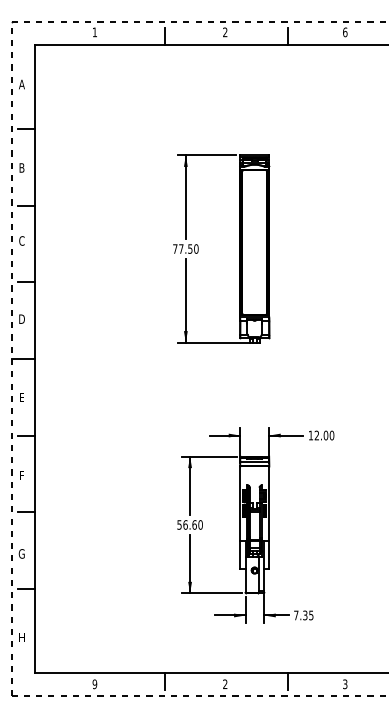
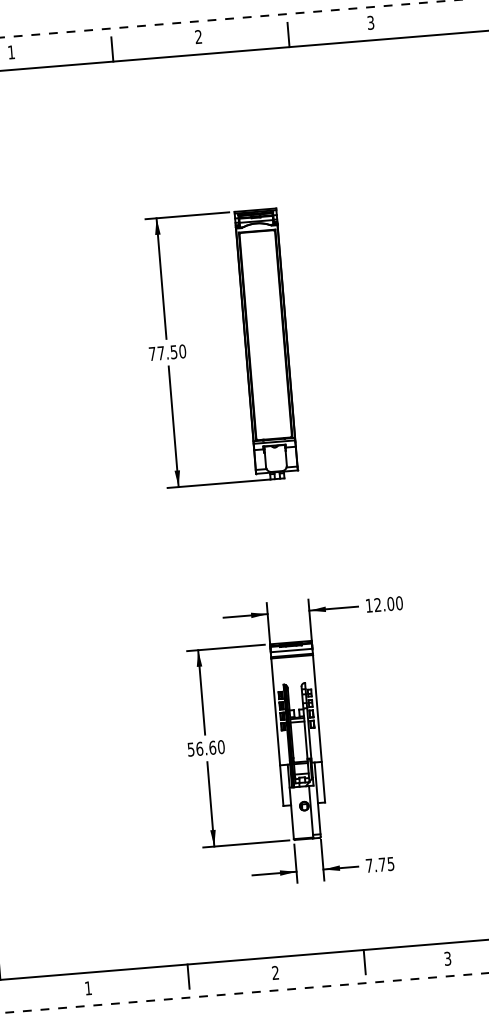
text: (345, 32) -> (371, 23), 6 -> 3
text: (305, 615) -> (382, 864), 7.35 -> 7.75
text: (94, 684) -> (87, 988), 9 -> 1

